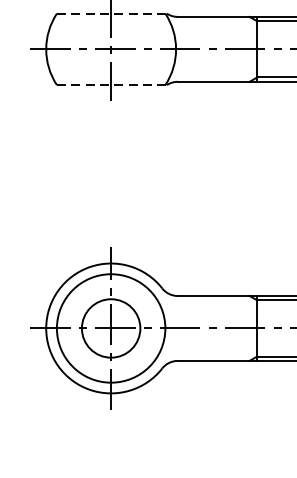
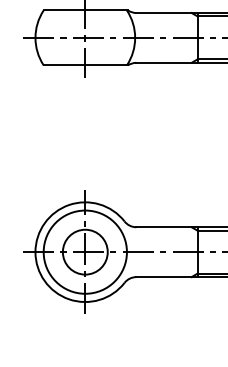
line: (112, 13) -> (86, 10), dashed -> solid
line: (112, 85) -> (86, 65), dashed -> solid

